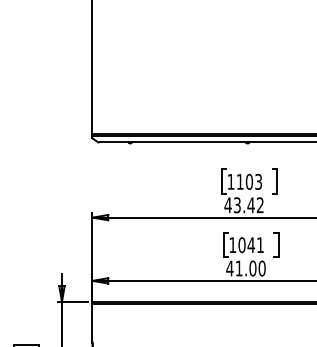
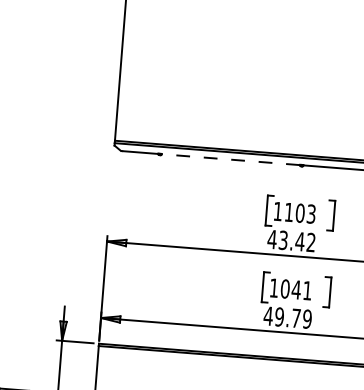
line: (188, 142) -> (230, 159), solid -> dashed
text: (250, 268) -> (293, 318), 41.00 -> 49.79

